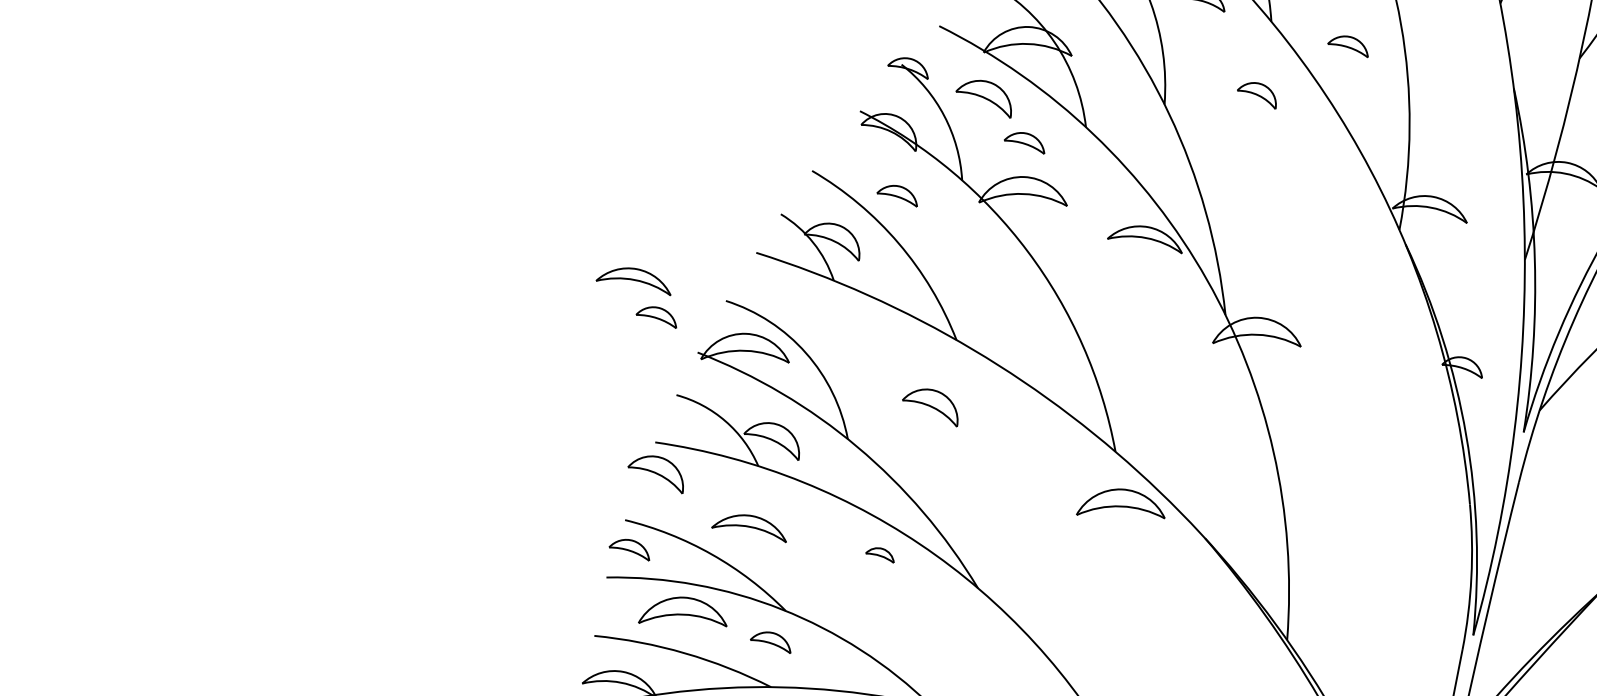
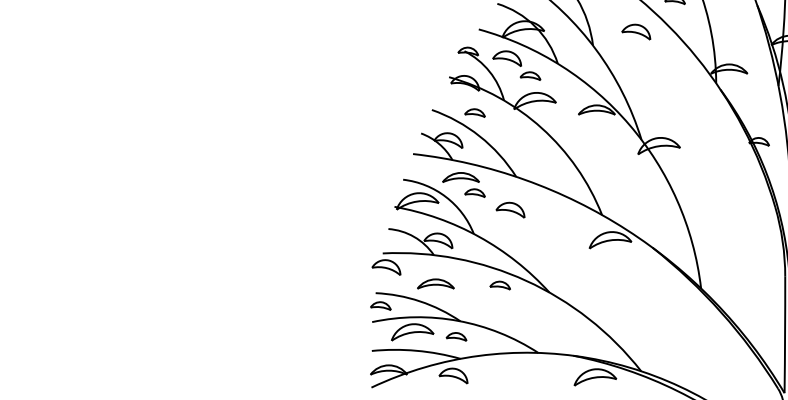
part: (1258, 93) -> (636, 31), size x1.43
part: (637, 293) -> (463, 184), moved
part: (879, 553) -> (499, 285), size x1.43

